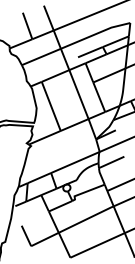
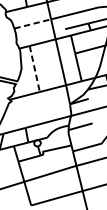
line: (41, 56) -> (32, 23), solid -> dashed
line: (51, 106) -> (34, 69), solid -> dashed

